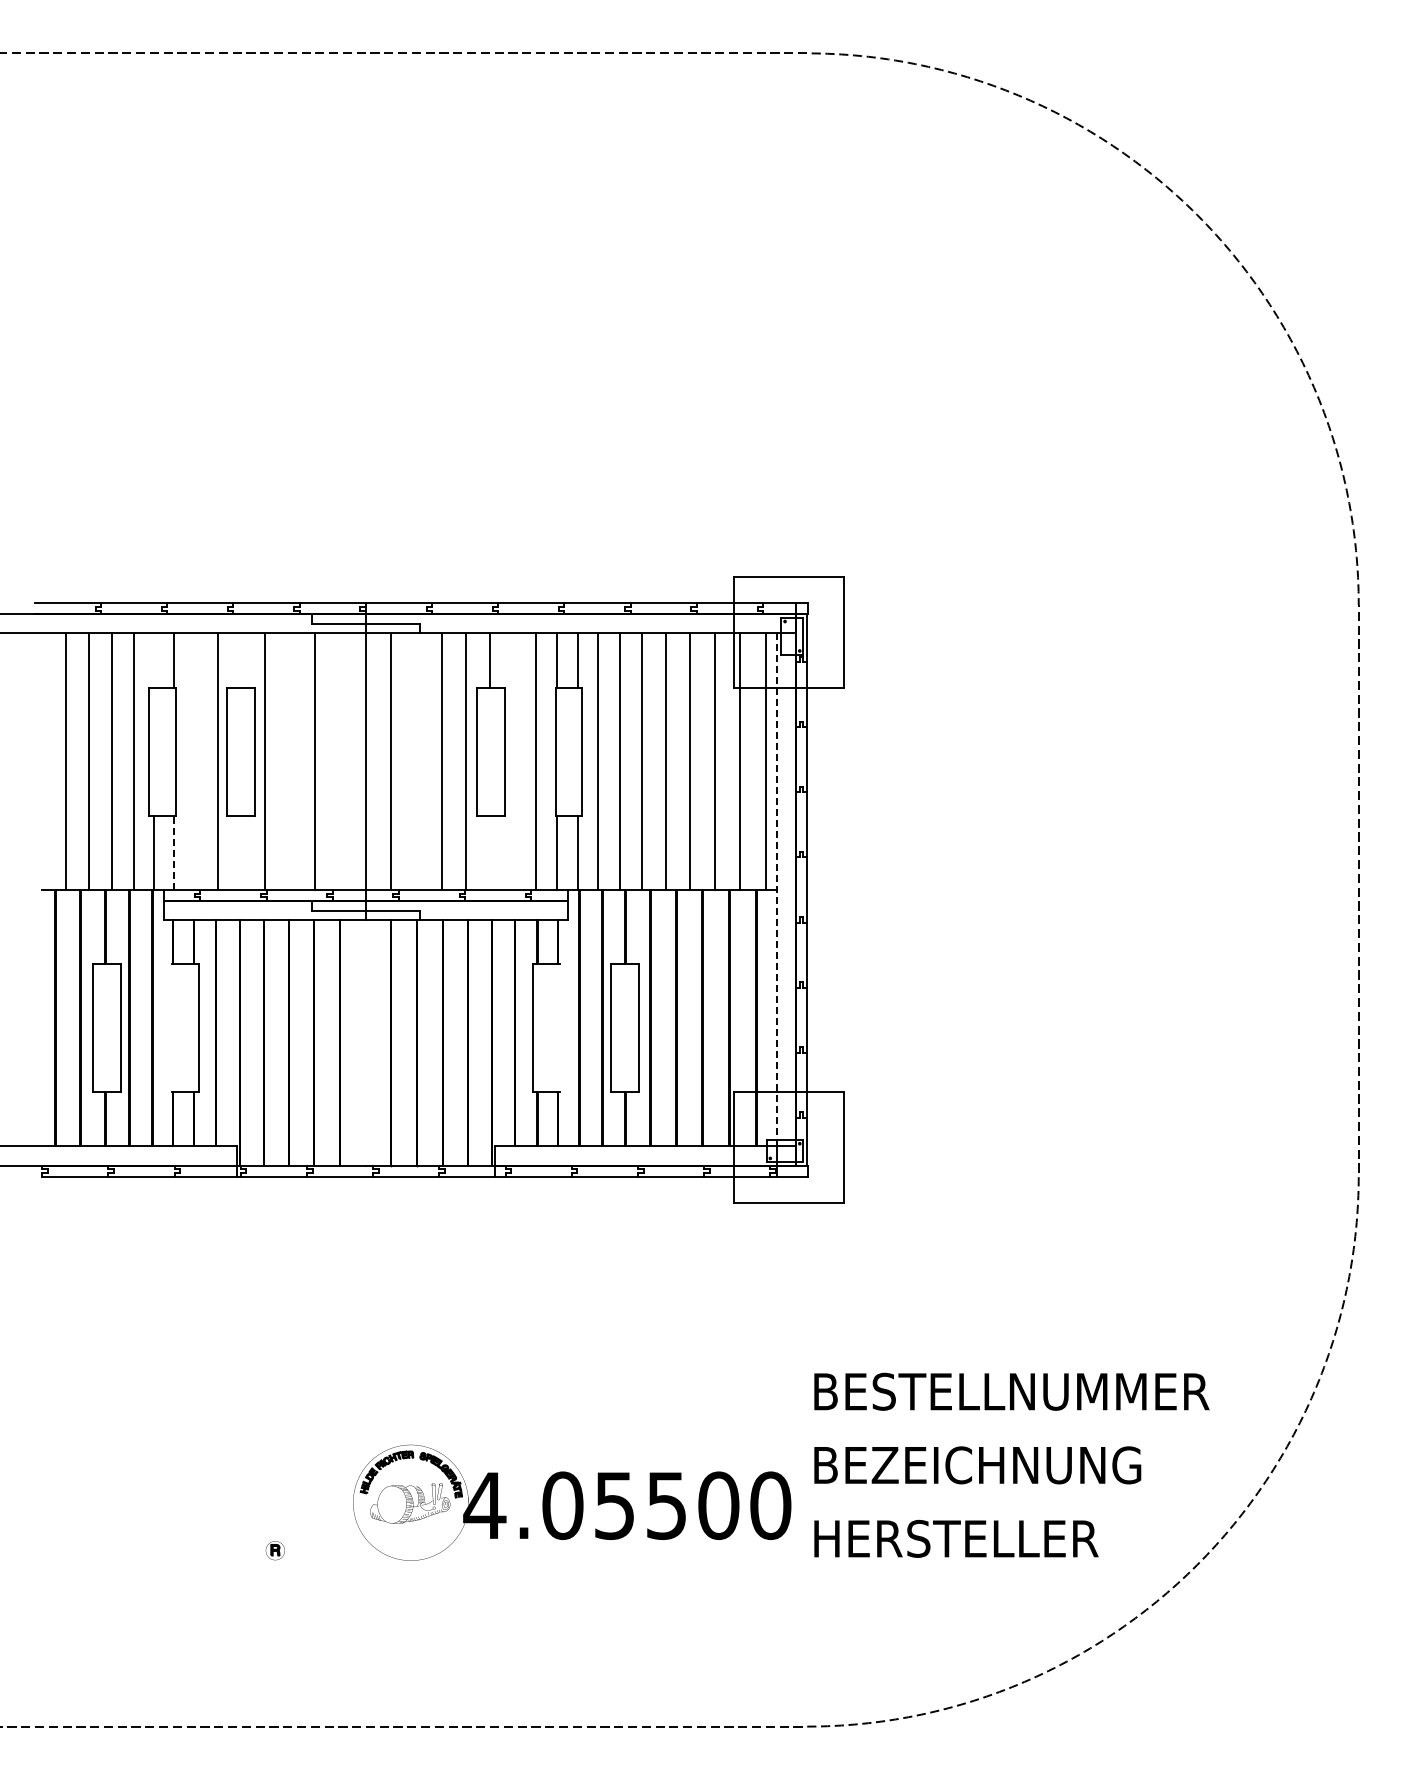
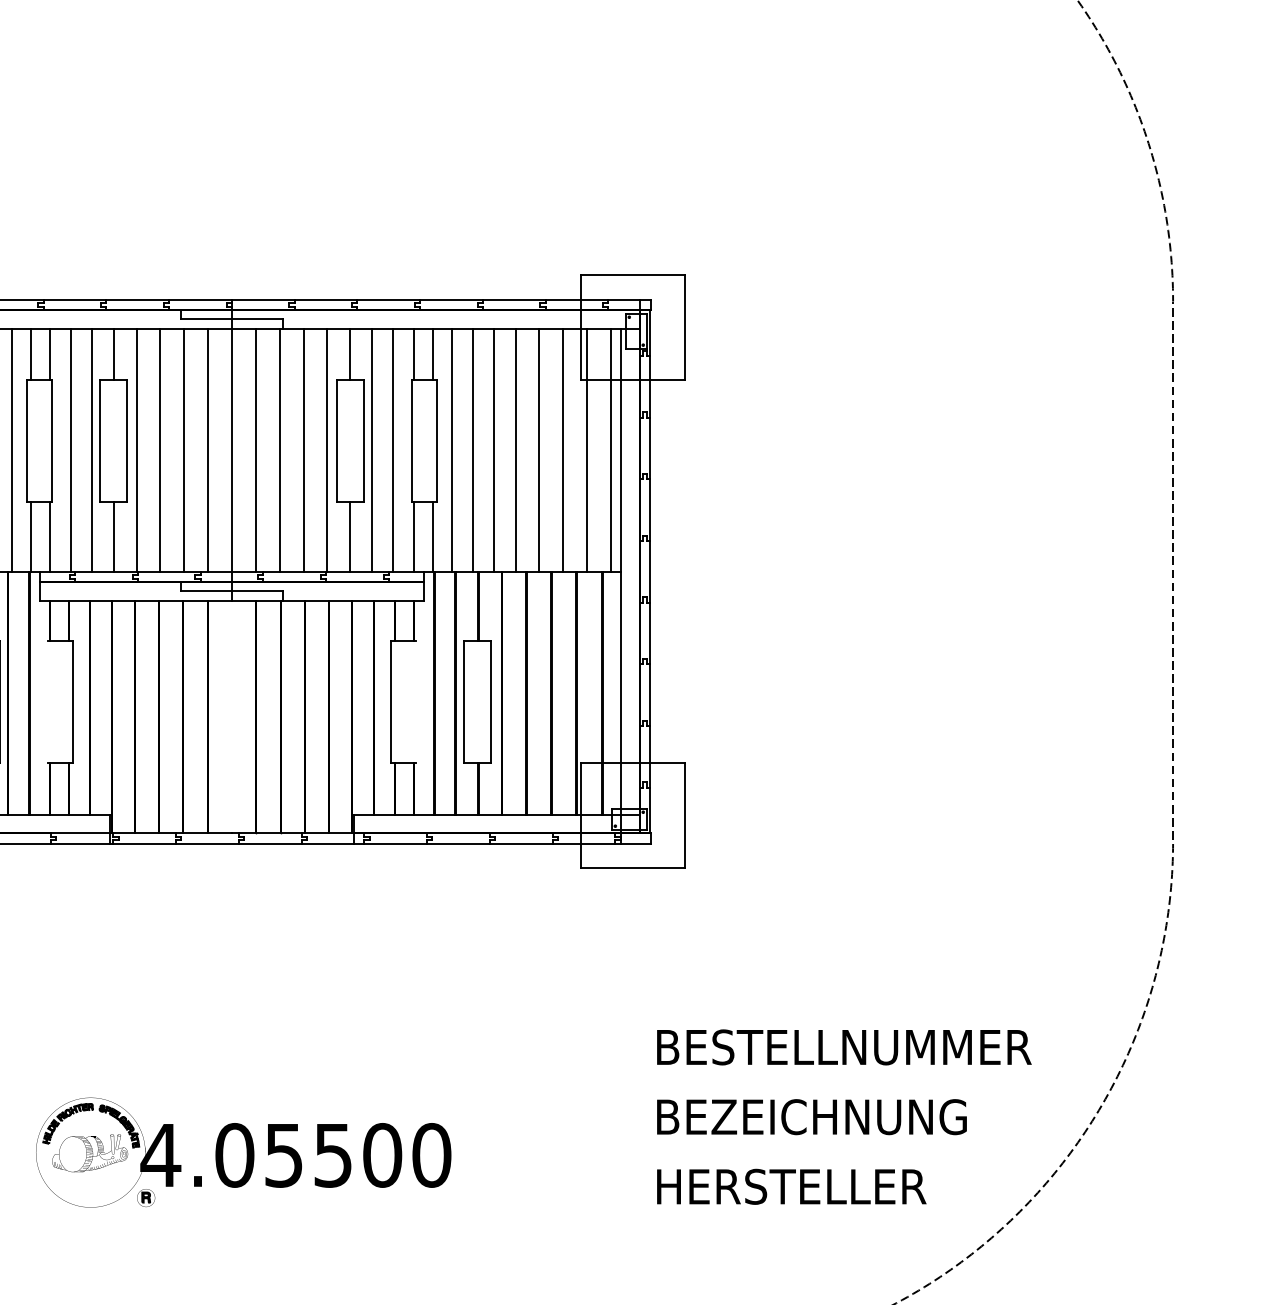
line: (154, 660) -> (31, 354), added
line: (241, 660) -> (114, 354), added
line: (195, 761) -> (70, 449), added
line: (289, 761) -> (159, 449), added
line: (340, 761) -> (207, 449), added
line: (416, 761) -> (279, 449), added
line: (513, 761) -> (371, 449), added
line: (174, 853) -> (50, 537), dashed -> solid
line: (241, 853) -> (114, 537), added
line: (490, 853) -> (350, 537), added
line: (776, 889) -> (621, 571), dashed -> solid
part: (572, 1502) -> (243, 1152), moved

